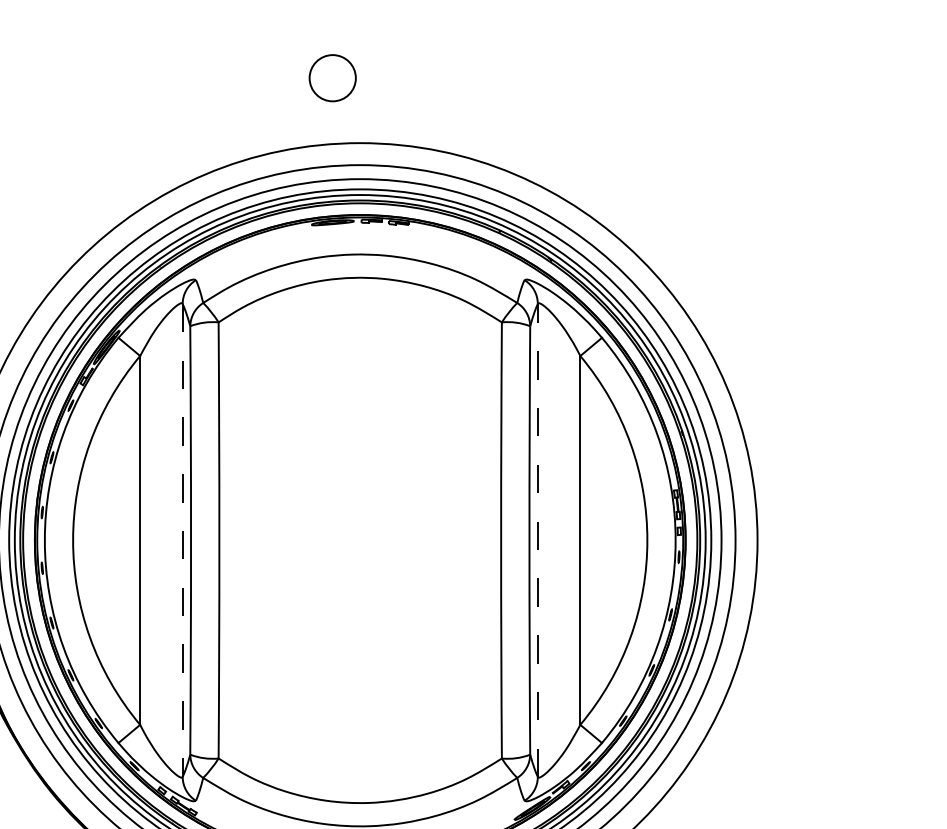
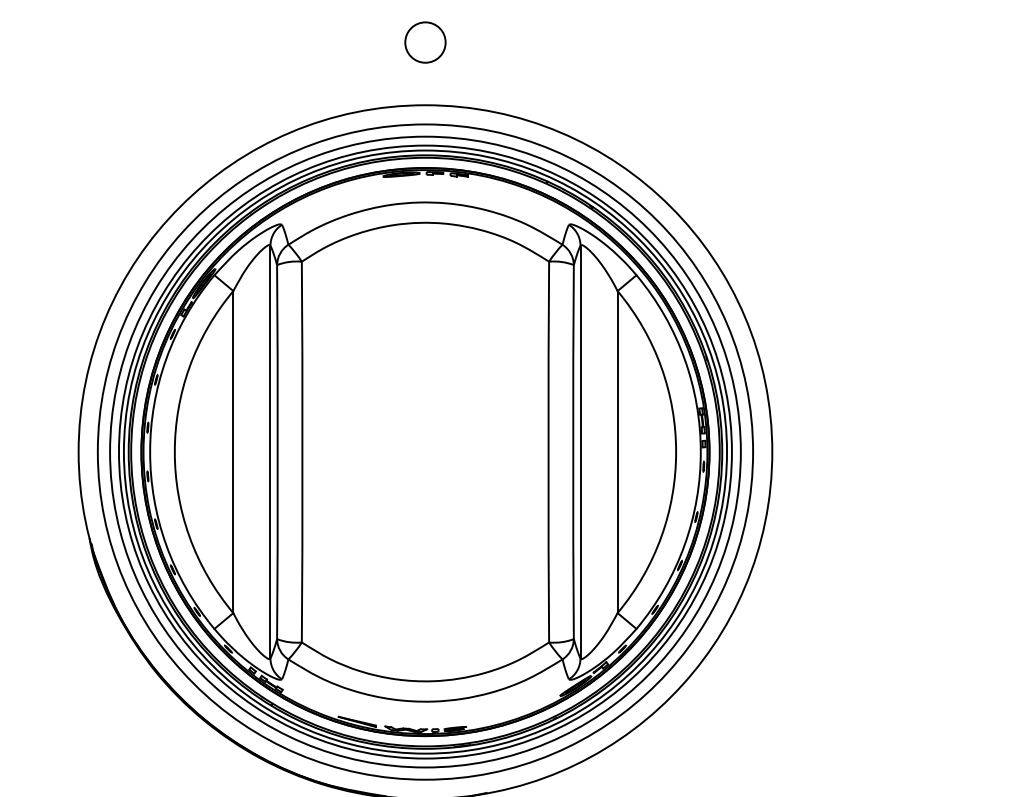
circle: (332, 78) -> (425, 42), moved
line: (182, 540) -> (270, 452), dashed -> solid
line: (537, 540) -> (580, 452), dashed -> solid

